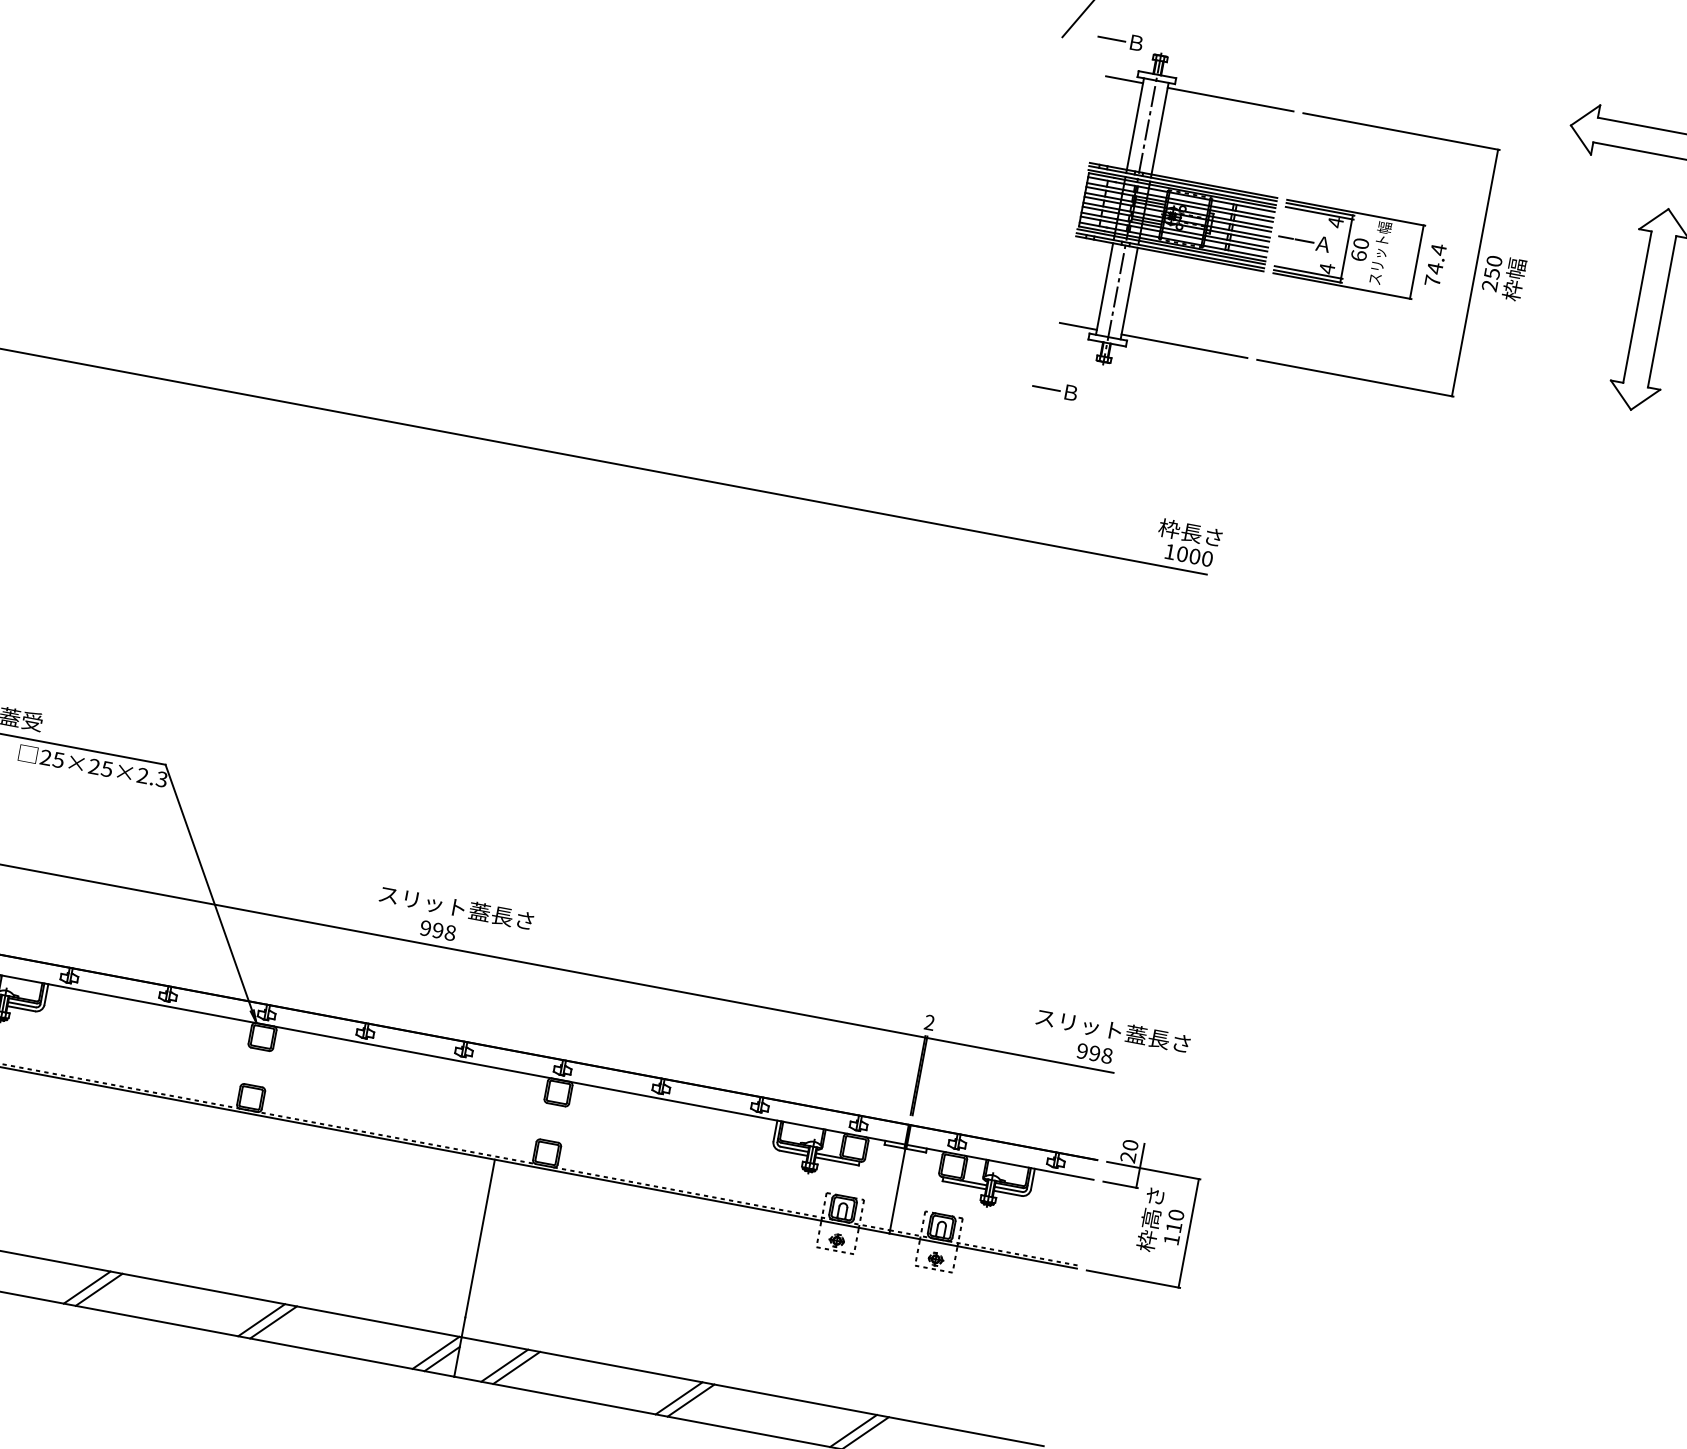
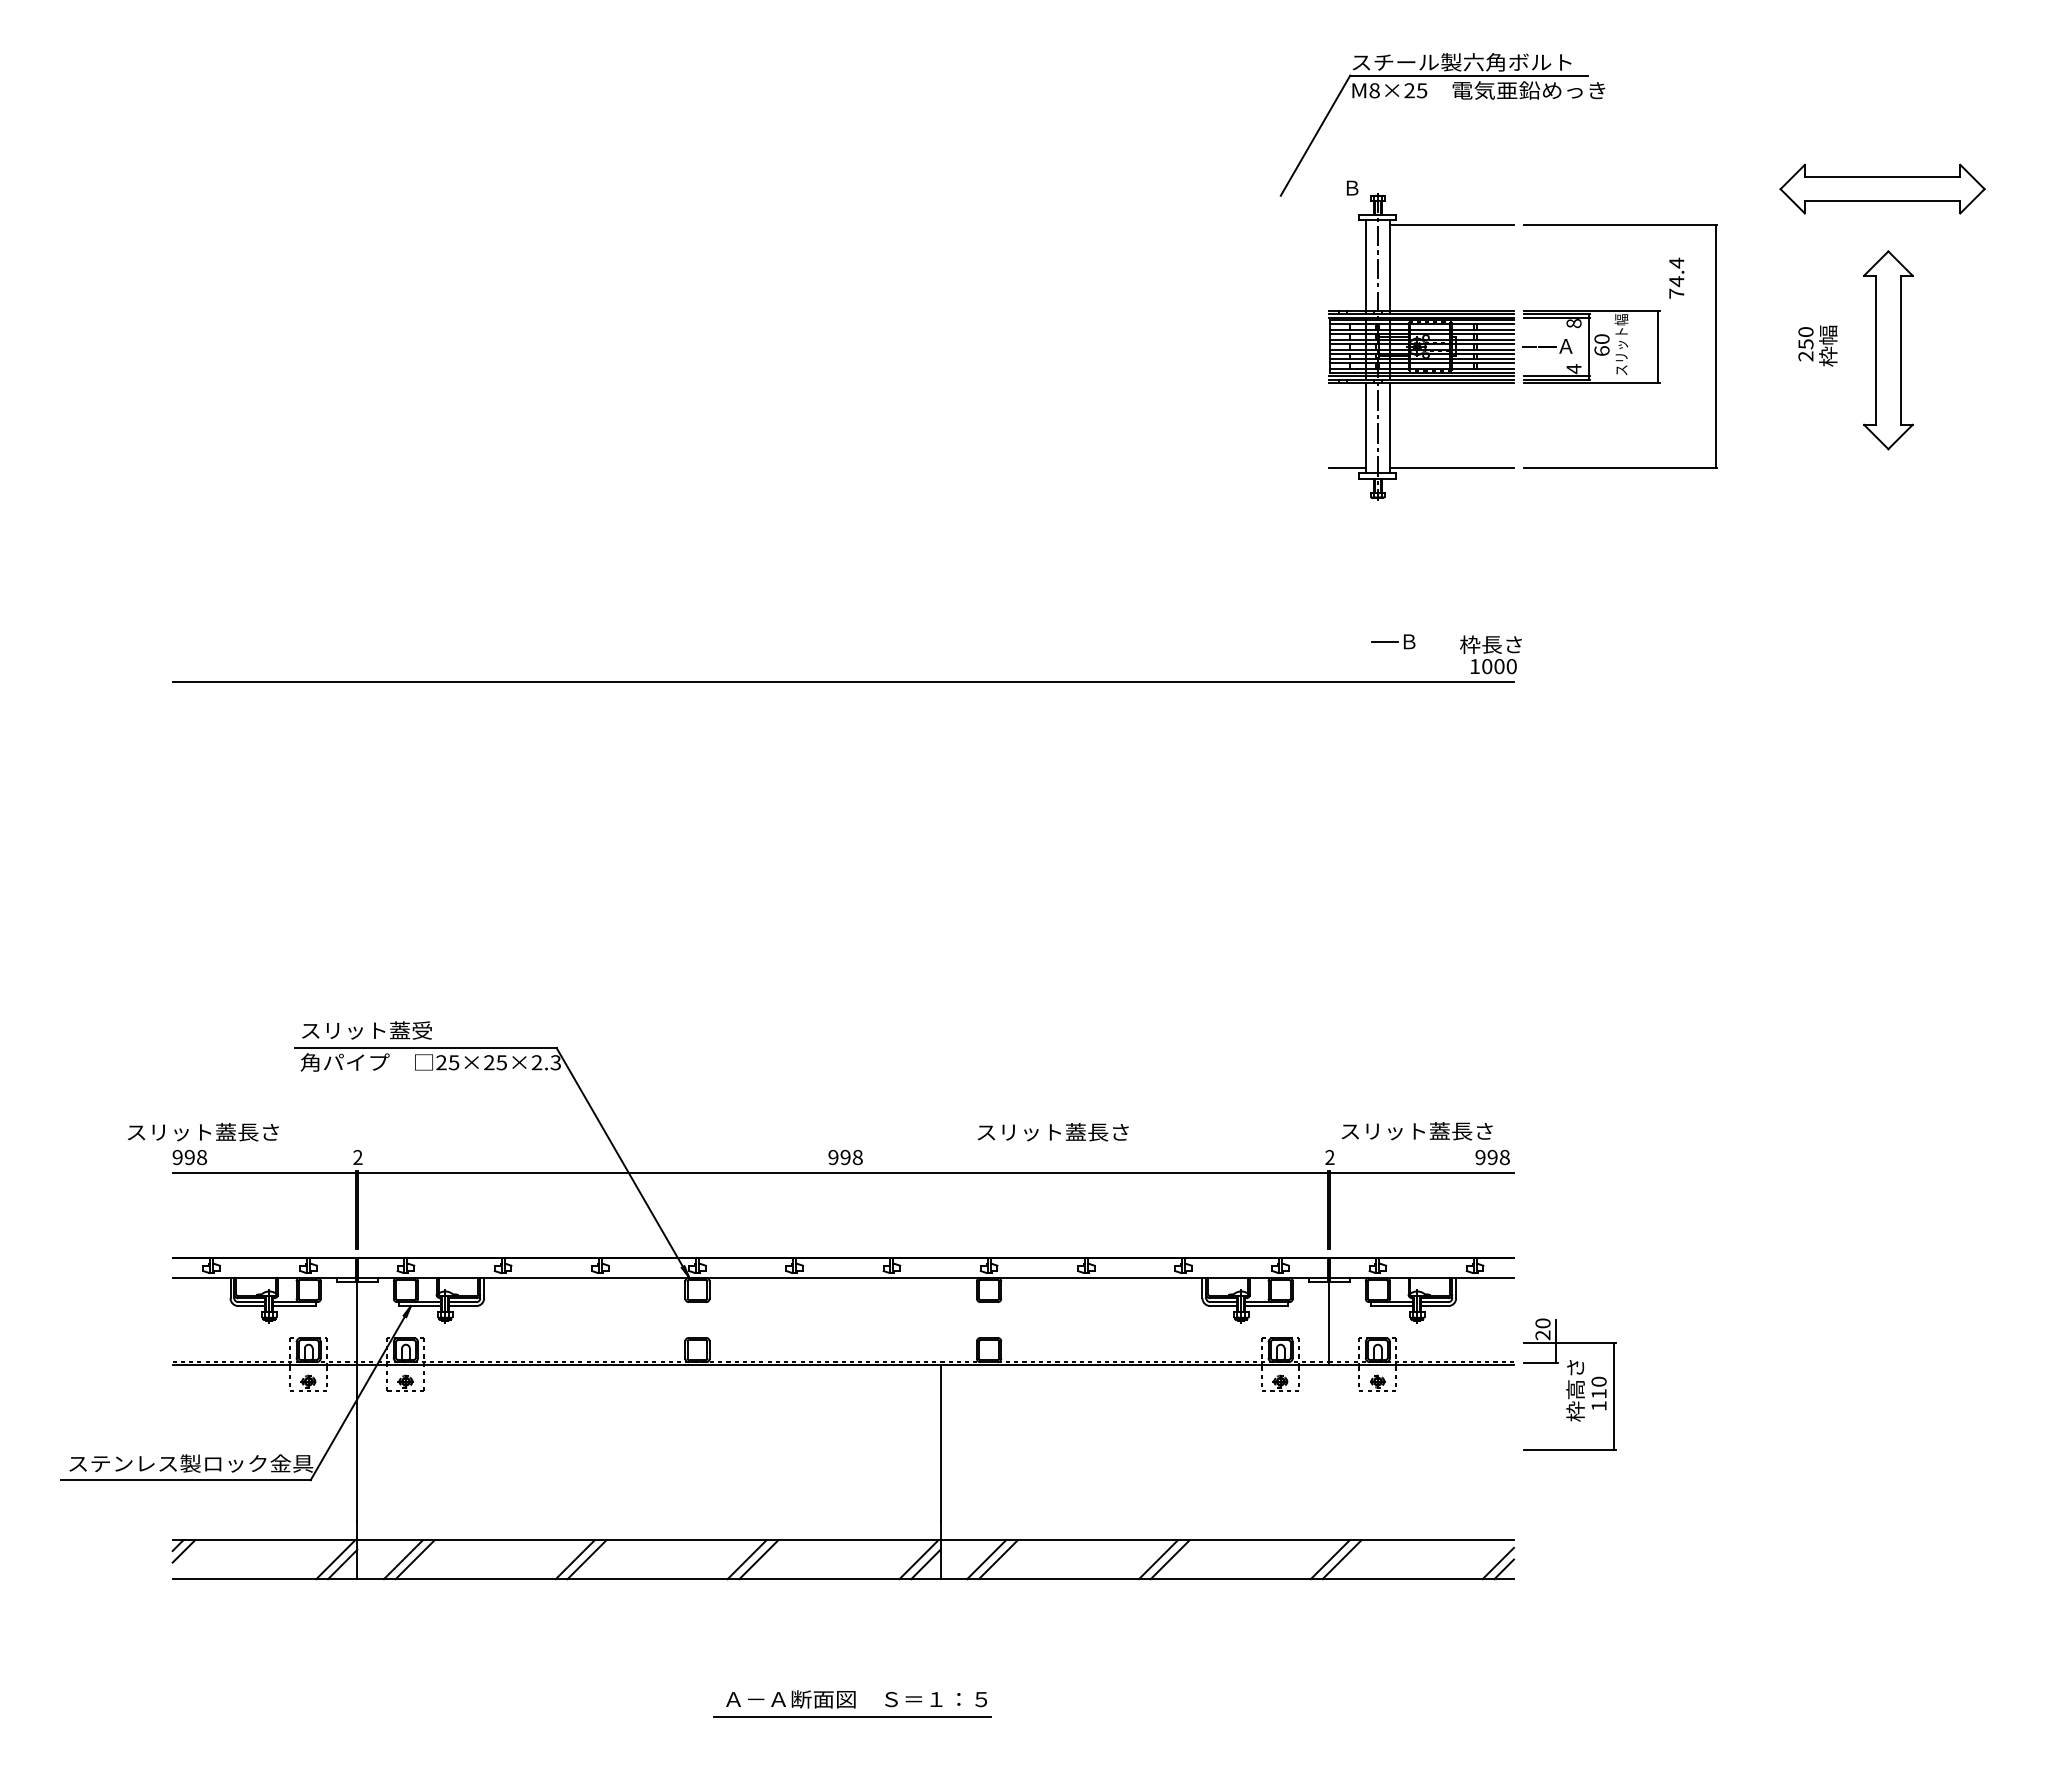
line: (1112, 38) -> (1328, 188), removed
line: (1124, 80) -> (1347, 225), removed
text: (1335, 222) -> (1573, 323), 4 -> 8
text: (1435, 264) -> (1676, 277), moved
text: (1503, 277) -> (1817, 345), moved
part: (1055, 389) -> (1393, 641), moved
text: (455, 907) -> (1052, 1132), moved
text: (1112, 1030) -> (1416, 1131), moved
part: (1145, 1212) -> (1569, 1384), moved

